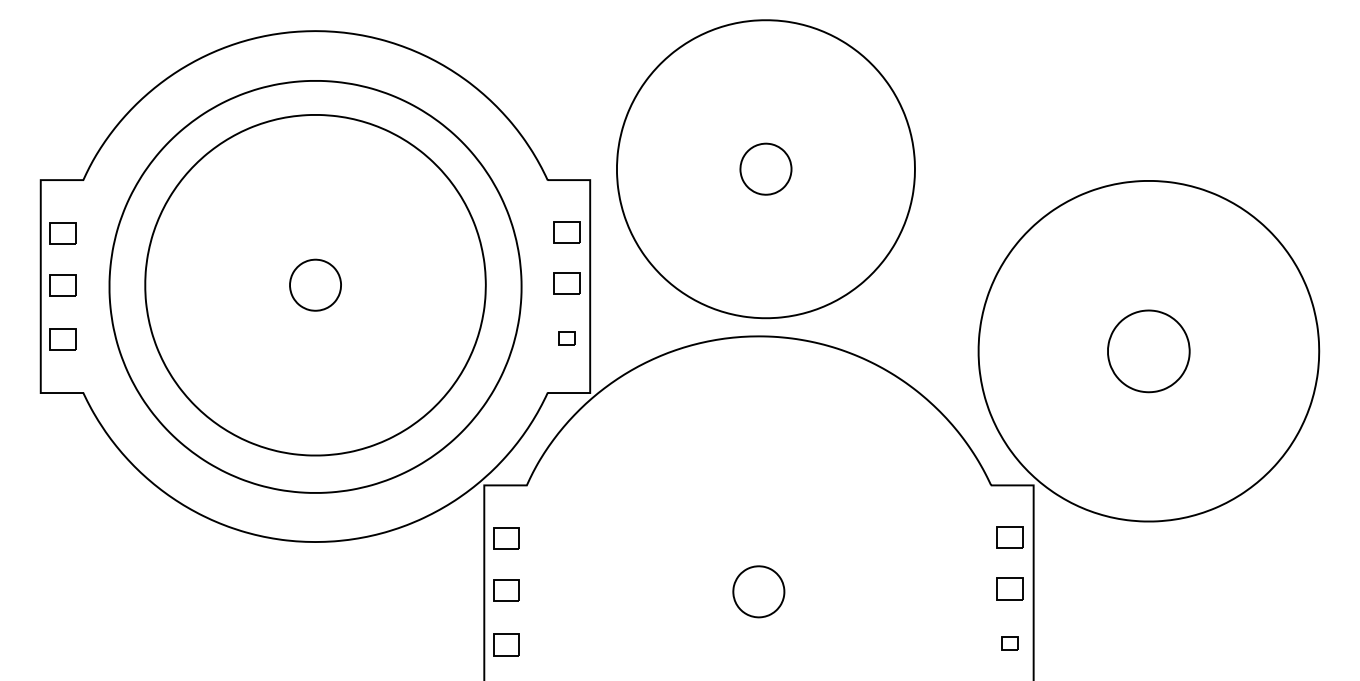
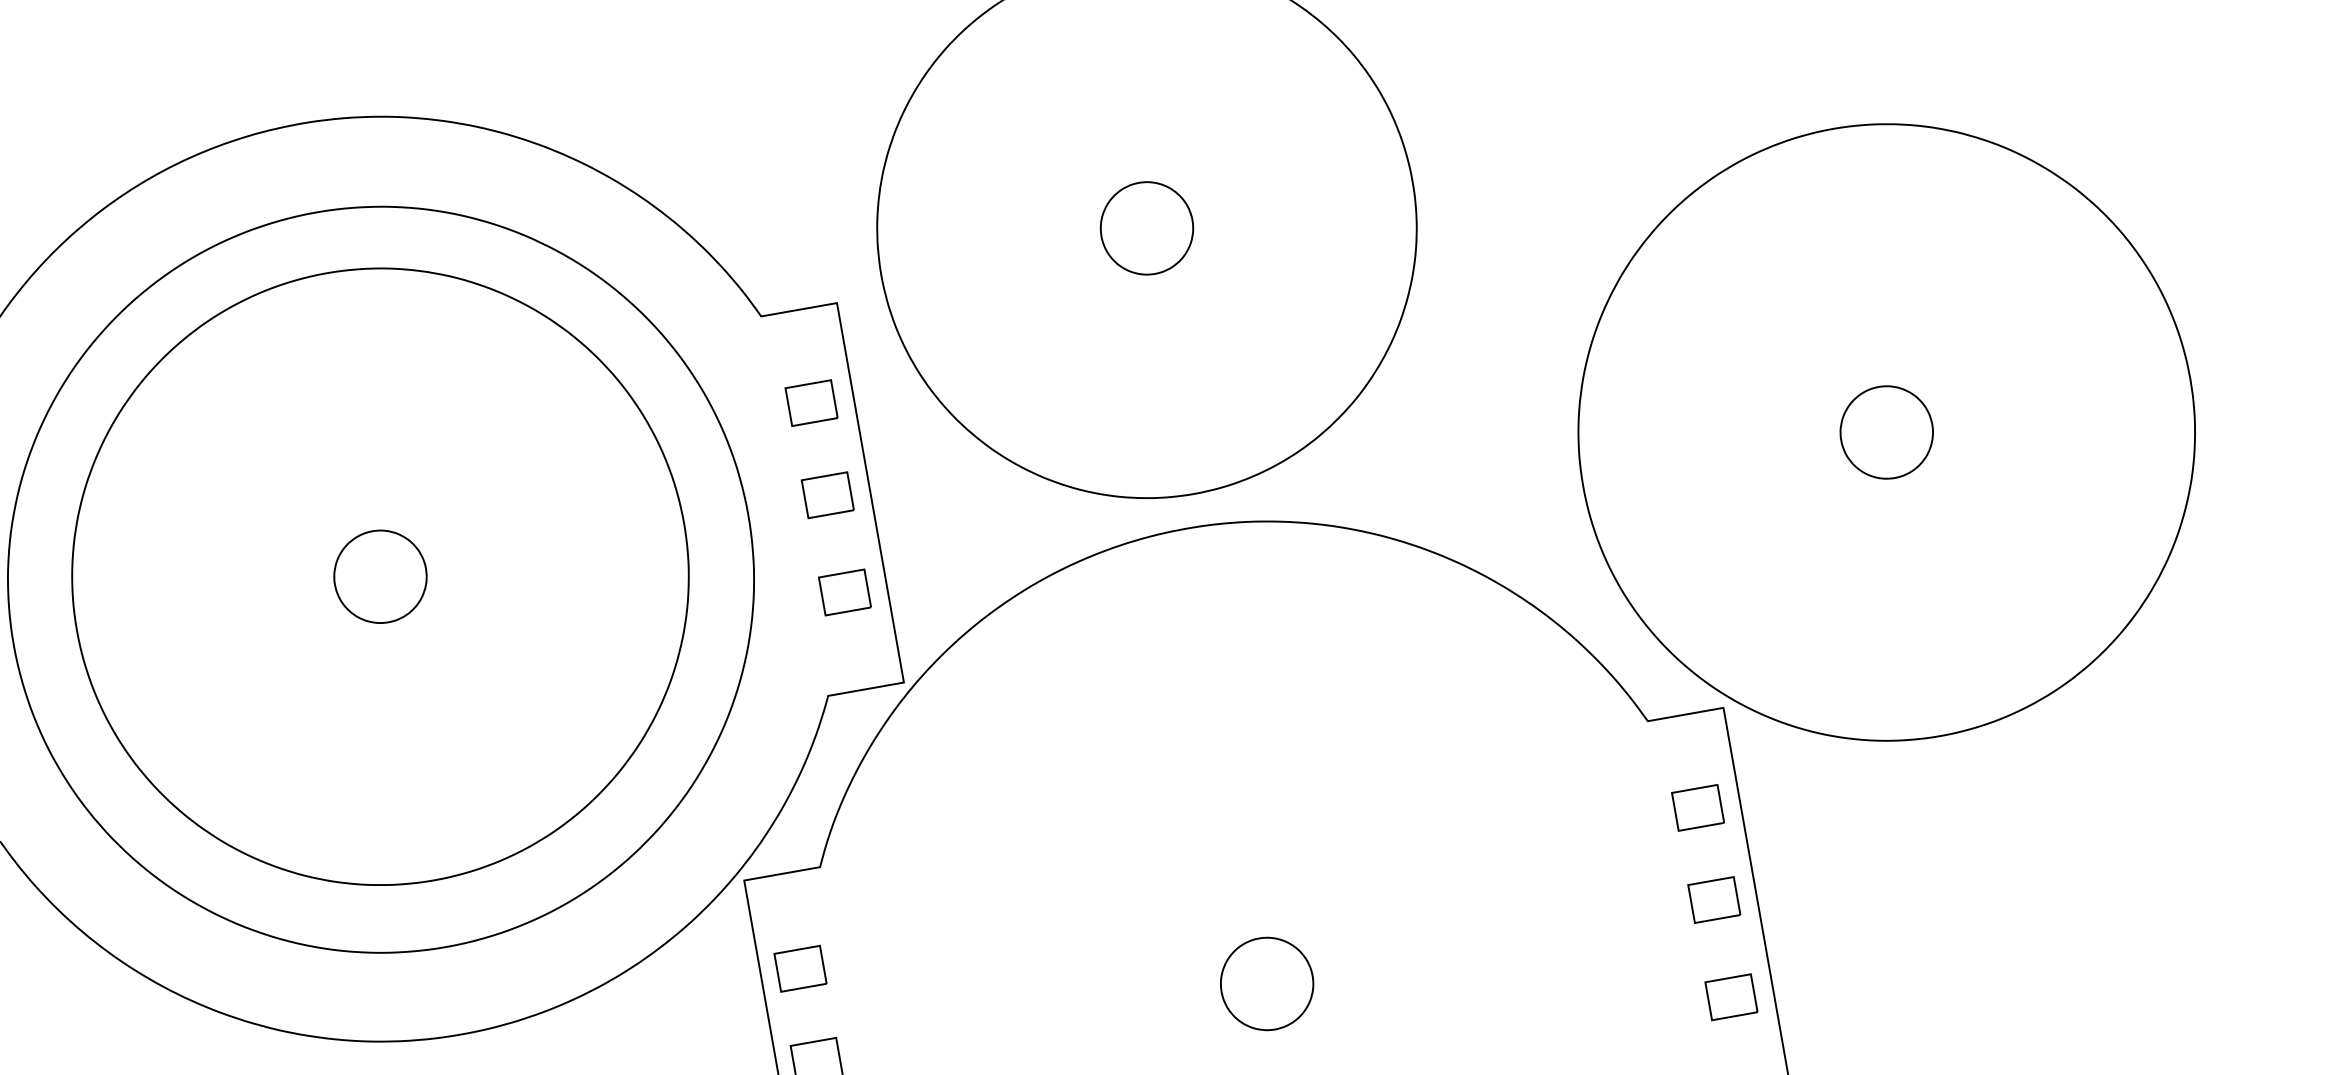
part: (566, 338) -> (844, 592), size x1.67
part: (1148, 350) -> (1885, 431), size x0.62
part: (1009, 643) -> (1730, 997), size x1.67

